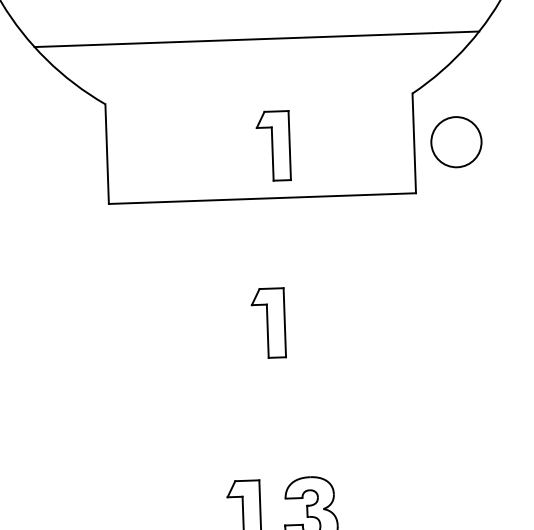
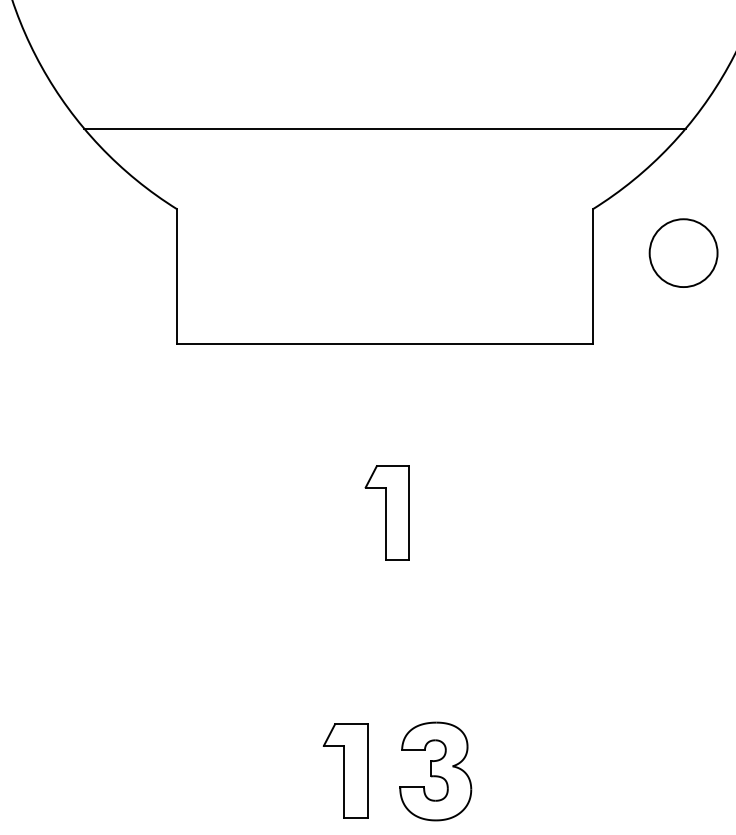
circle: (456, 141) -> (683, 252), moved
part: (272, 145) -> (401, 273), removed

